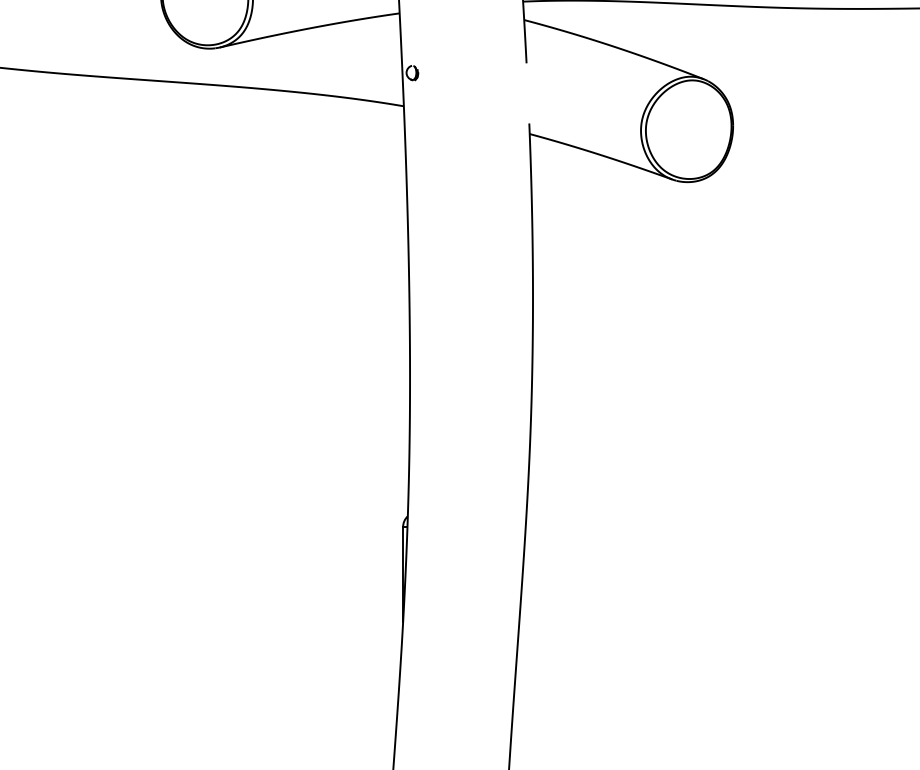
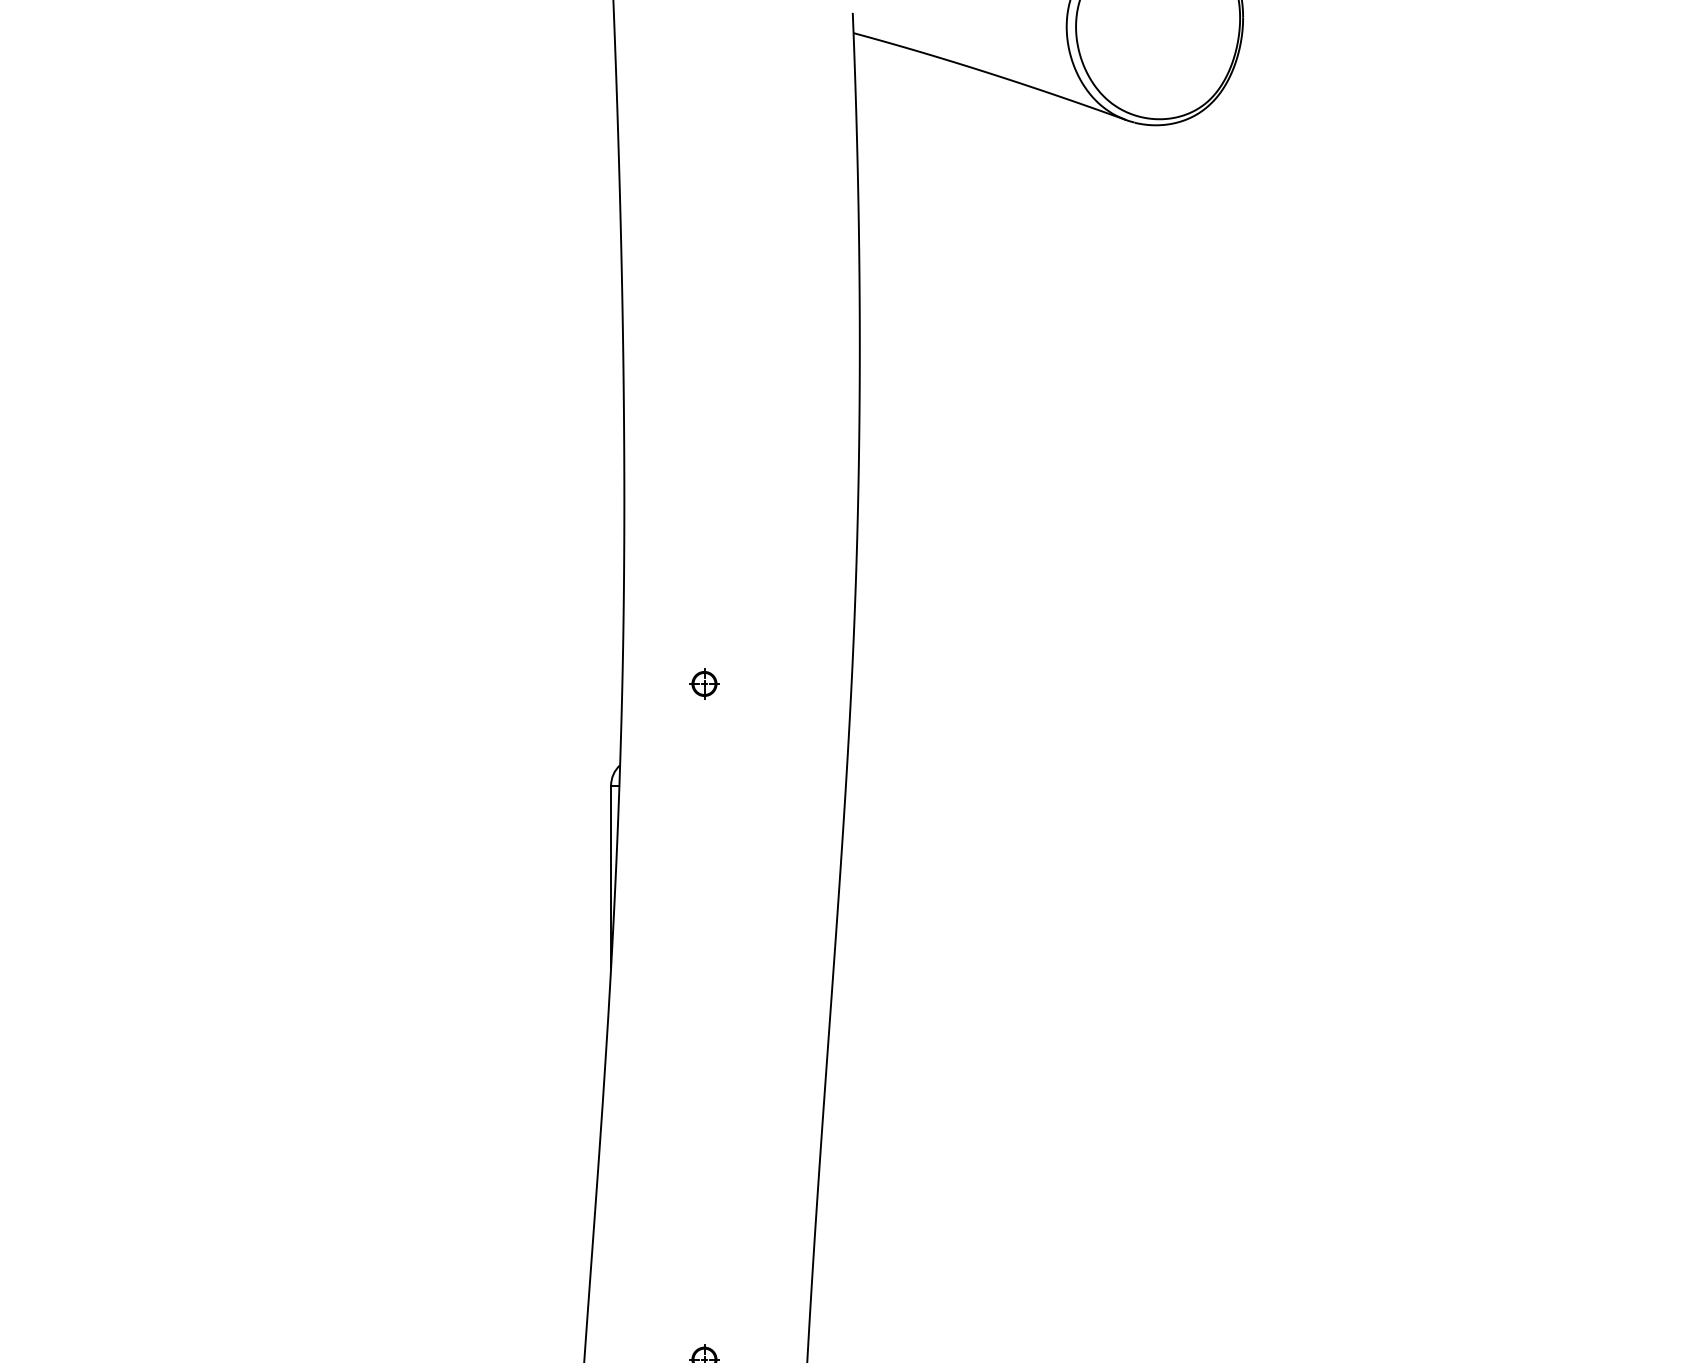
part: (451, 473) -> (703, 683), added

